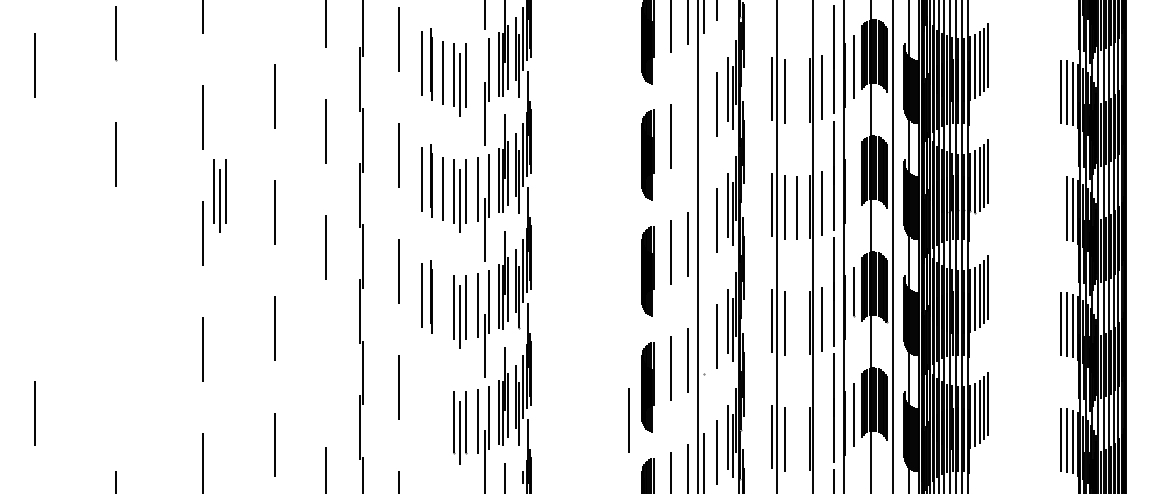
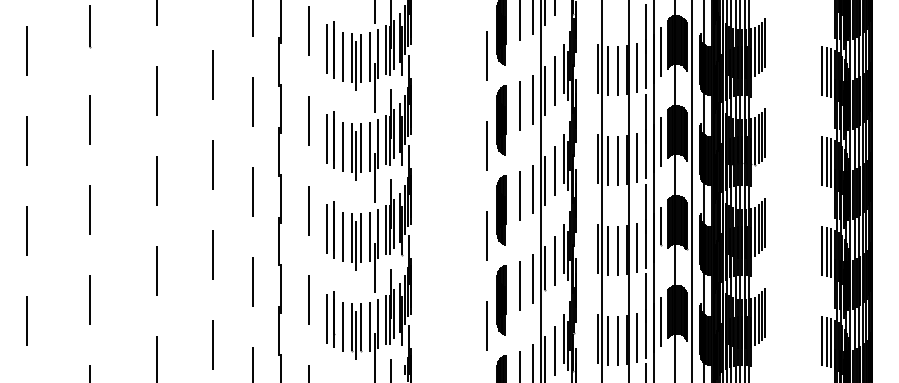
line: (628, 71) -> (486, 55), added
line: (477, 74) -> (369, 57), added
line: (797, 92) -> (617, 71), added
line: (703, 117) -> (544, 91), added
line: (688, 128) -> (533, 99), added
line: (34, 181) -> (26, 140), added
line: (854, 182) -> (661, 141), added
line: (628, 188) -> (486, 146), added
part: (220, 195) -> (170, 151), removed
line: (1060, 208) -> (821, 161), added
line: (703, 234) -> (544, 181), added
line: (115, 270) -> (89, 209), added
line: (34, 297) -> (26, 230), added
line: (628, 303) -> (486, 235), added
line: (442, 305) -> (342, 236), added
line: (797, 323) -> (617, 250), added
line: (703, 345) -> (544, 267), added
line: (326, 363) -> (252, 281), added
line: (115, 386) -> (89, 299), added
part: (432, 414) -> (334, 321), added
line: (821, 435) -> (636, 337), added
line: (797, 440) -> (617, 341), added

